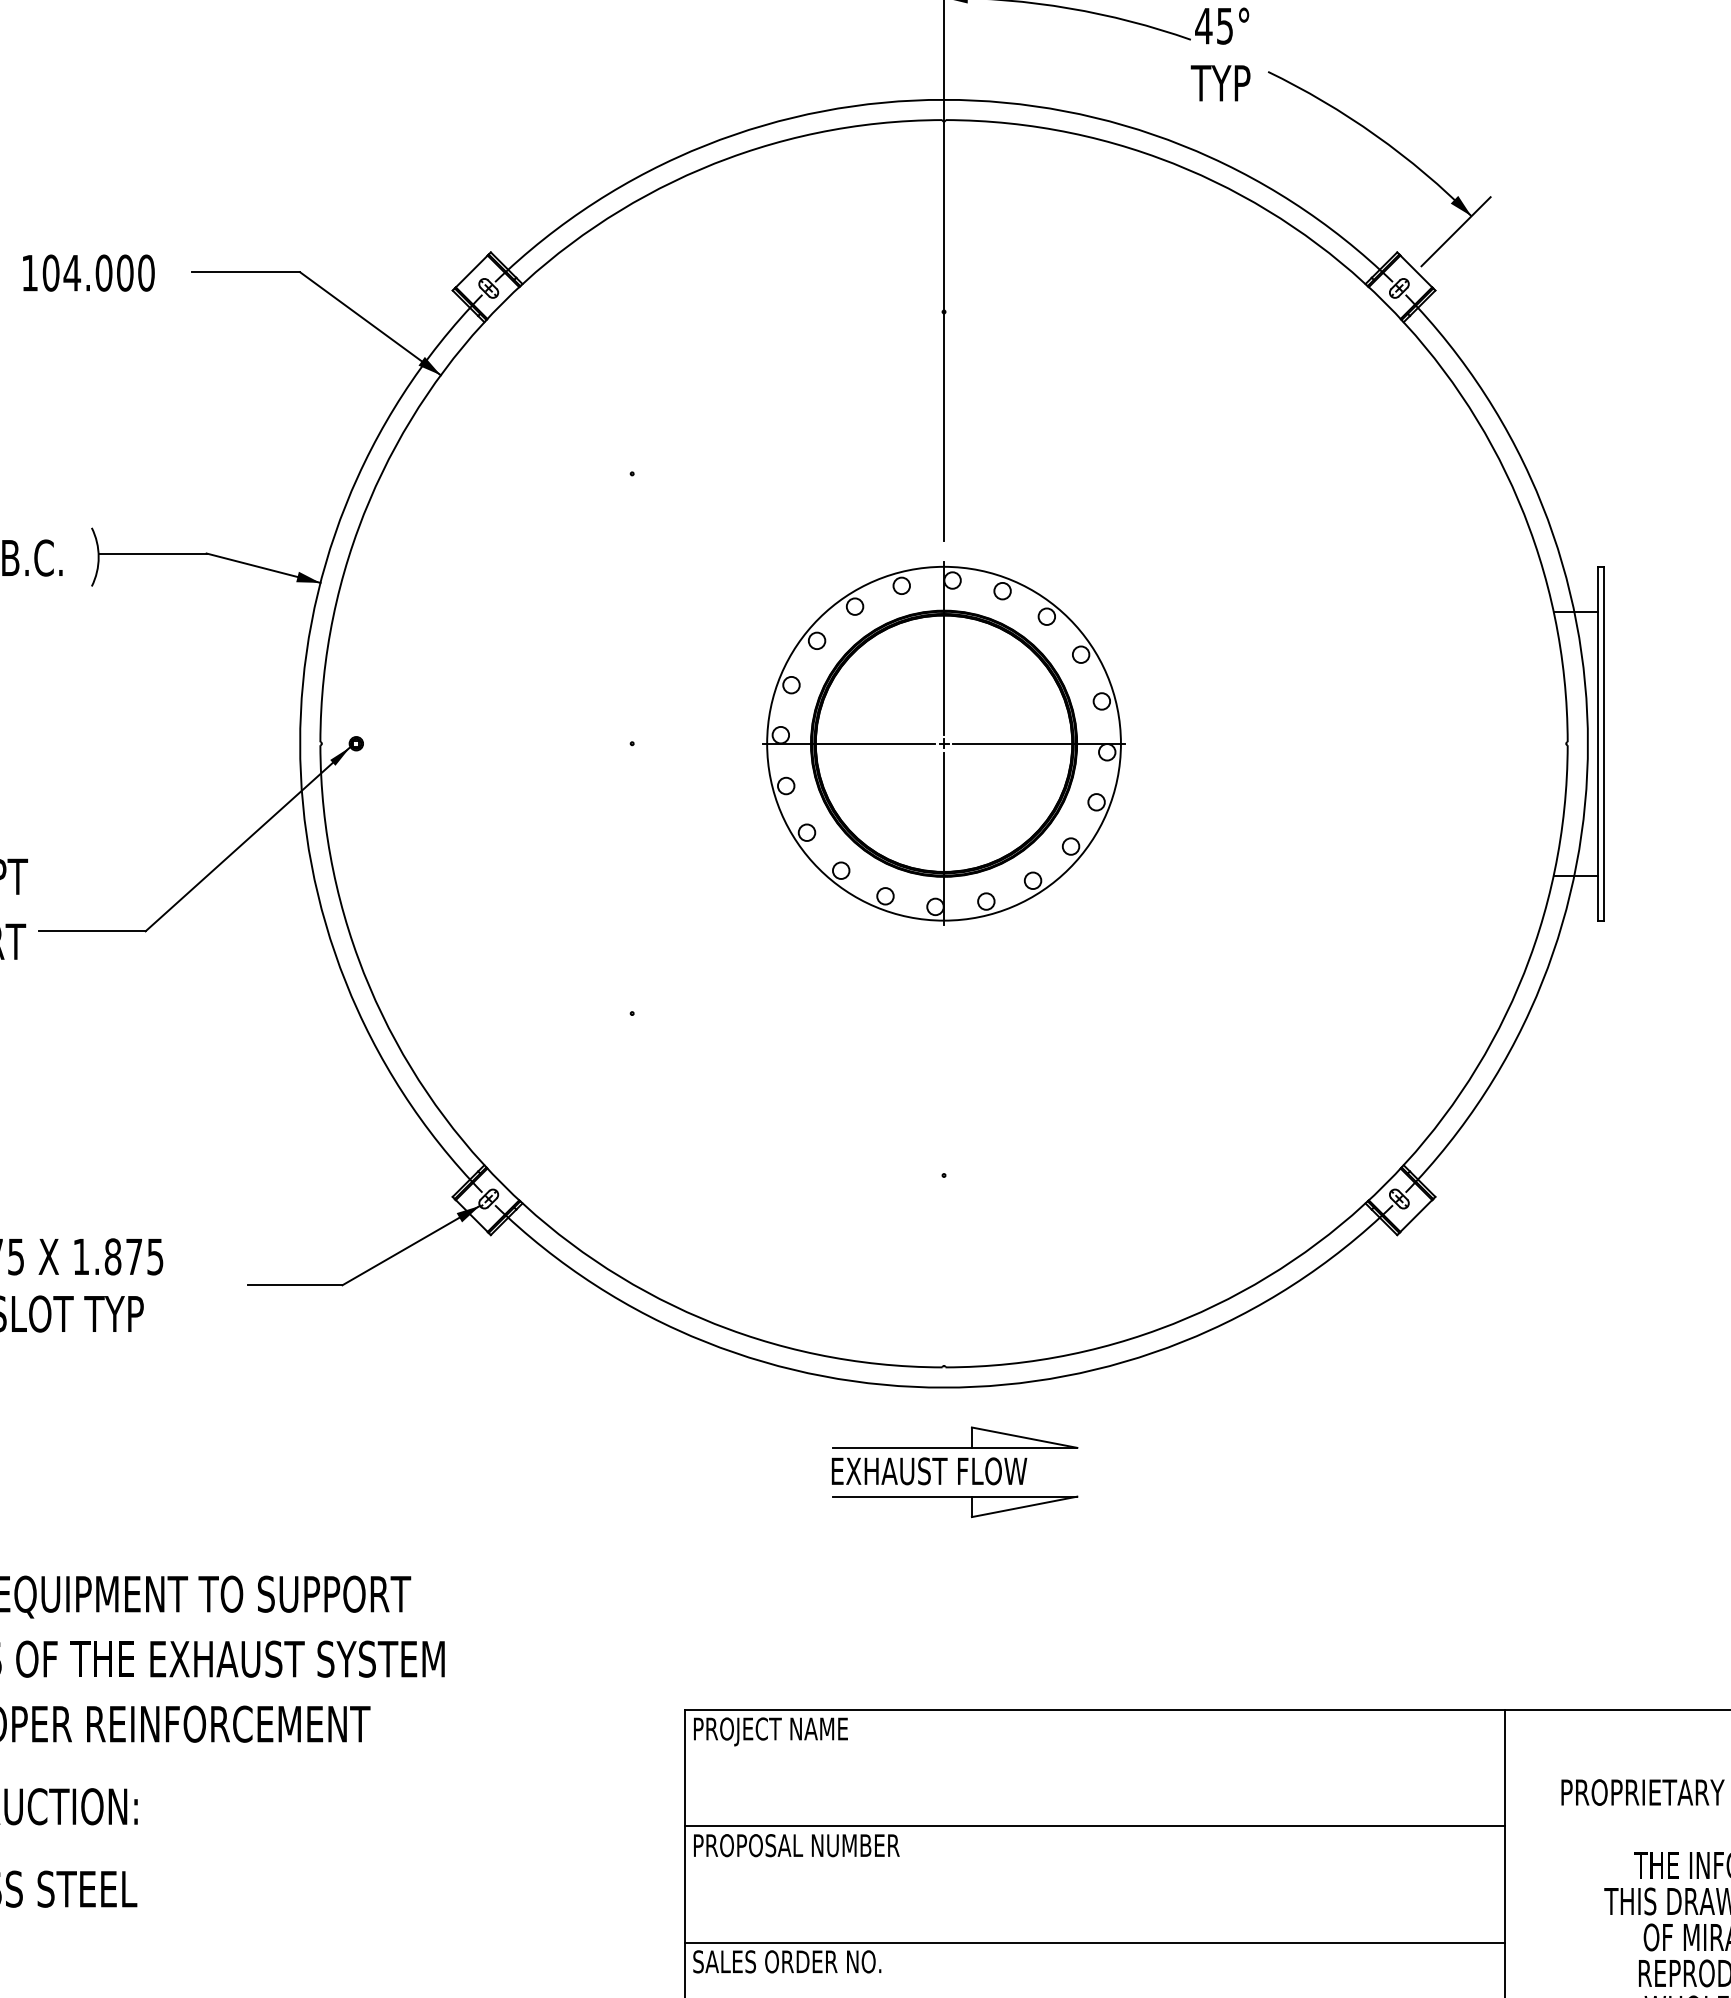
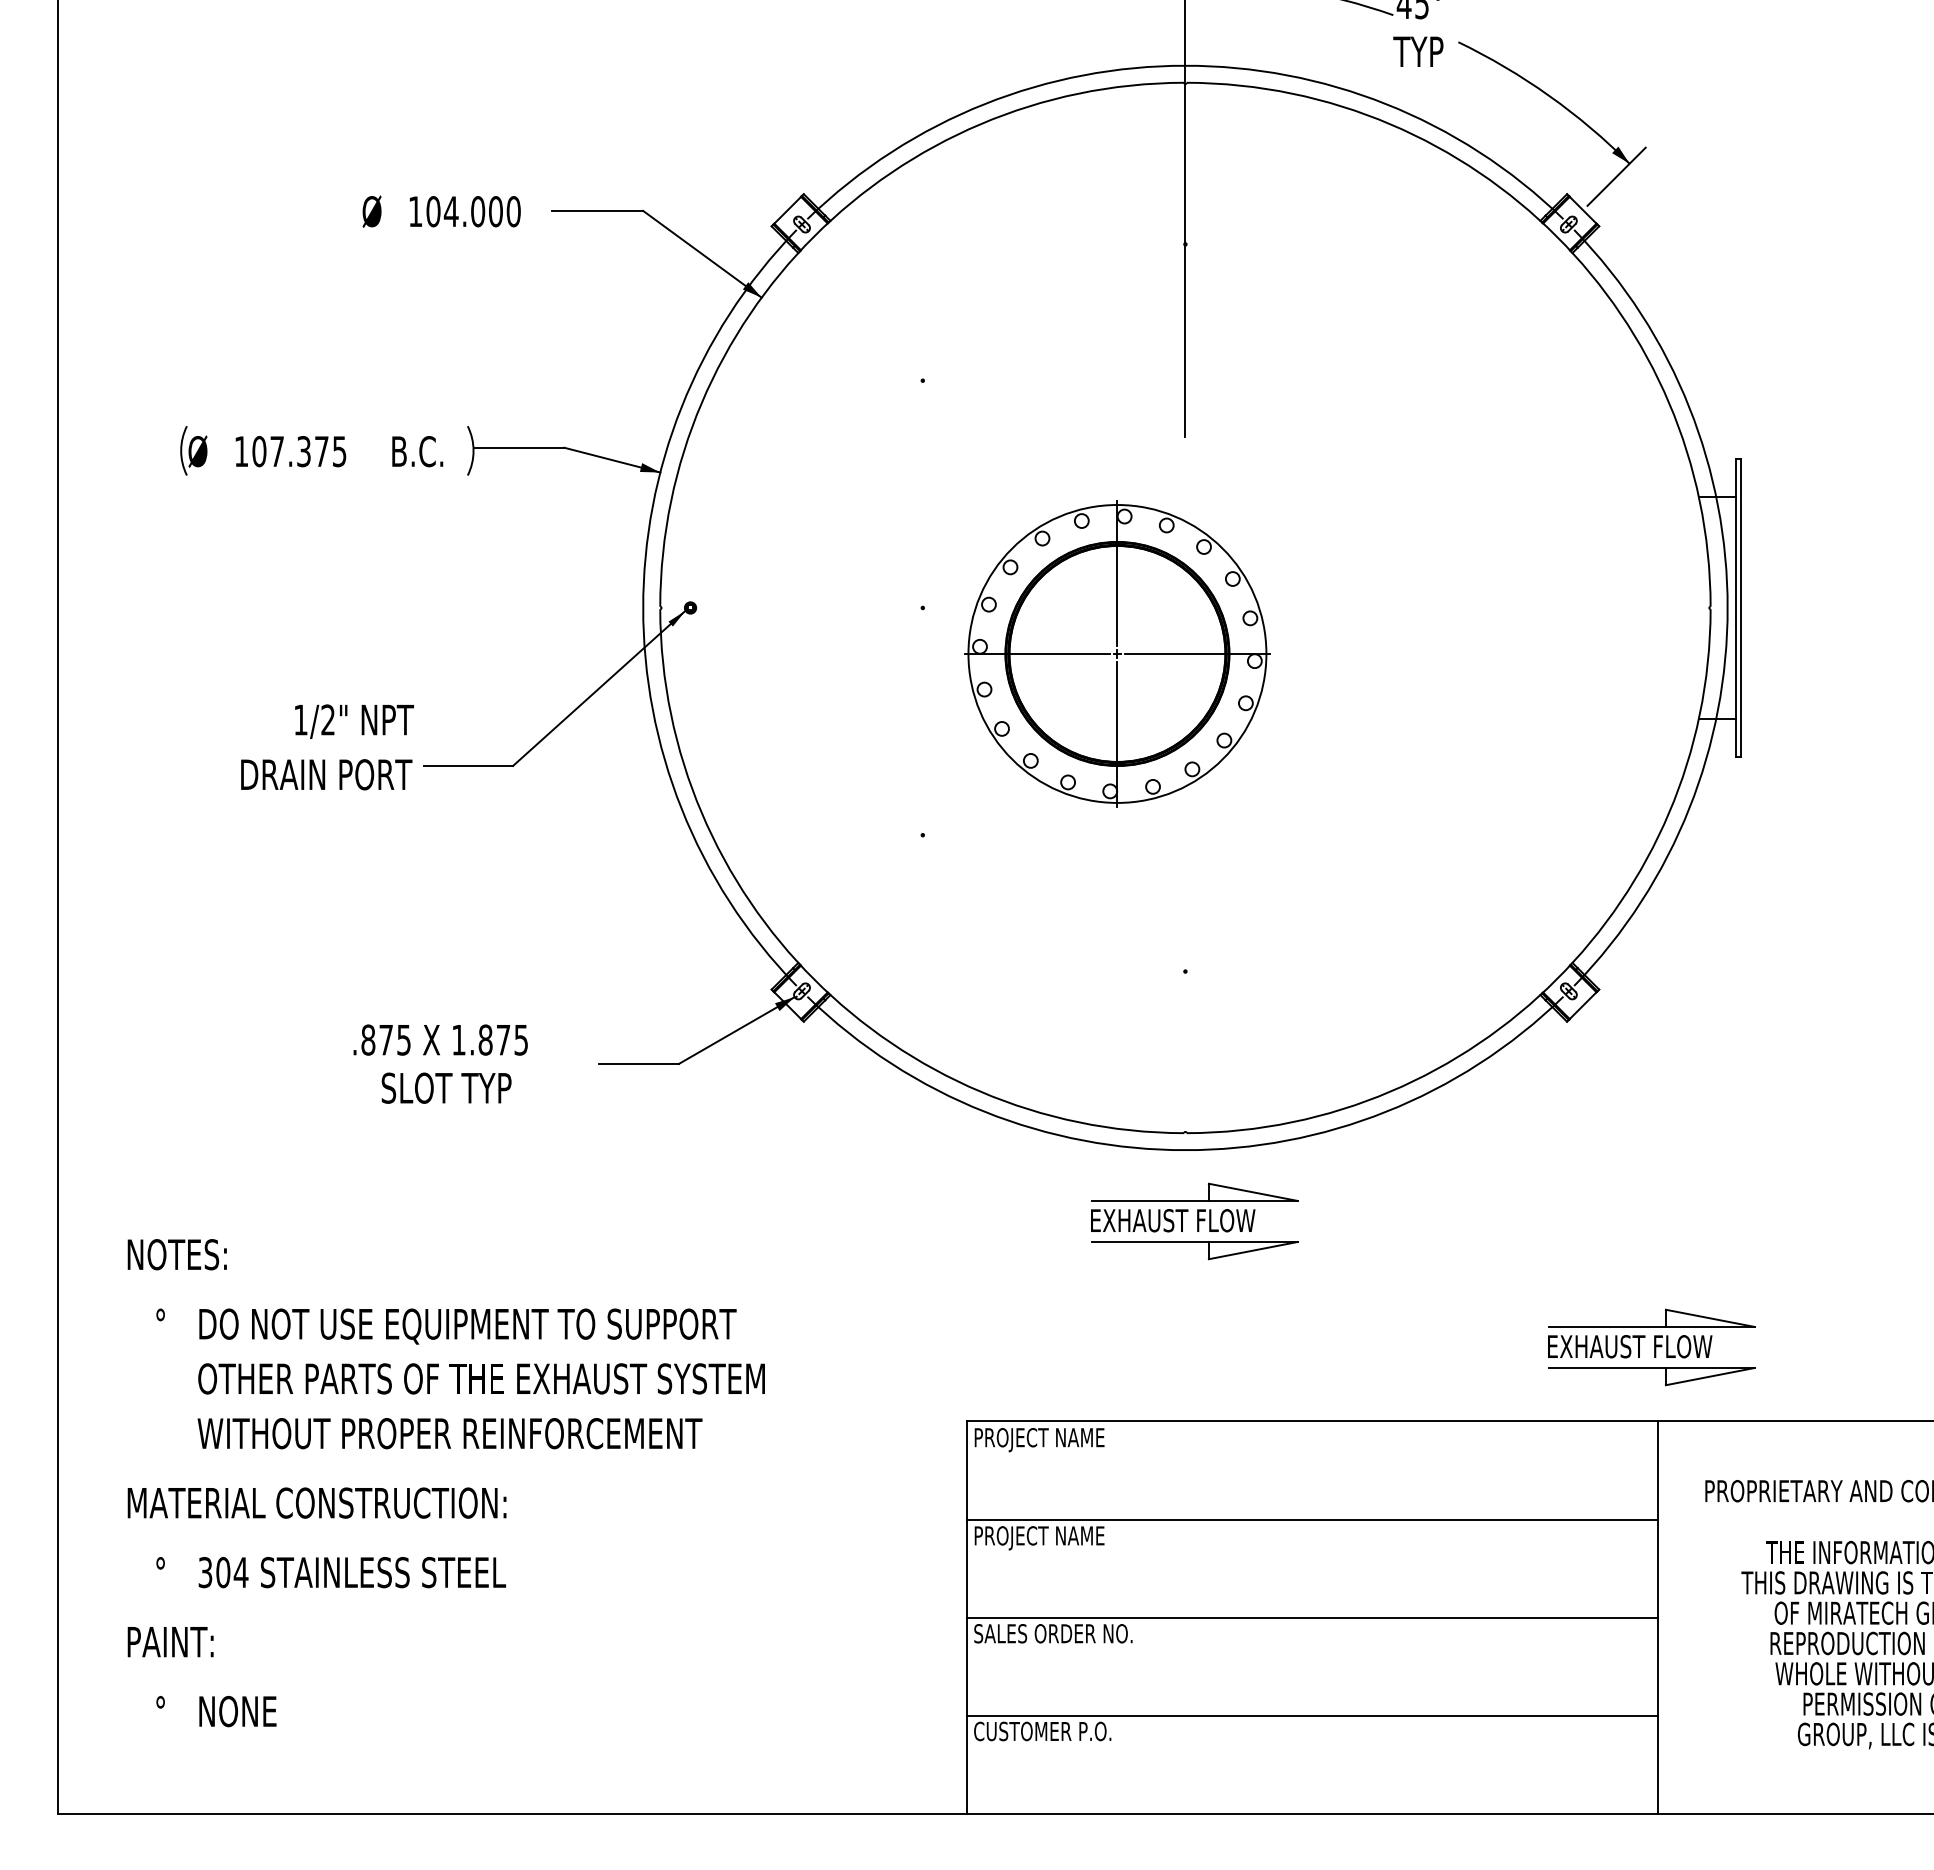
part: (944, 743) -> (1117, 653), moved
part: (1497, 1621) -> (1651, 1347), added
text: (815, 1848) -> (1077, 1538), PROPOSAL NUMBER -> PROJECT NAME

